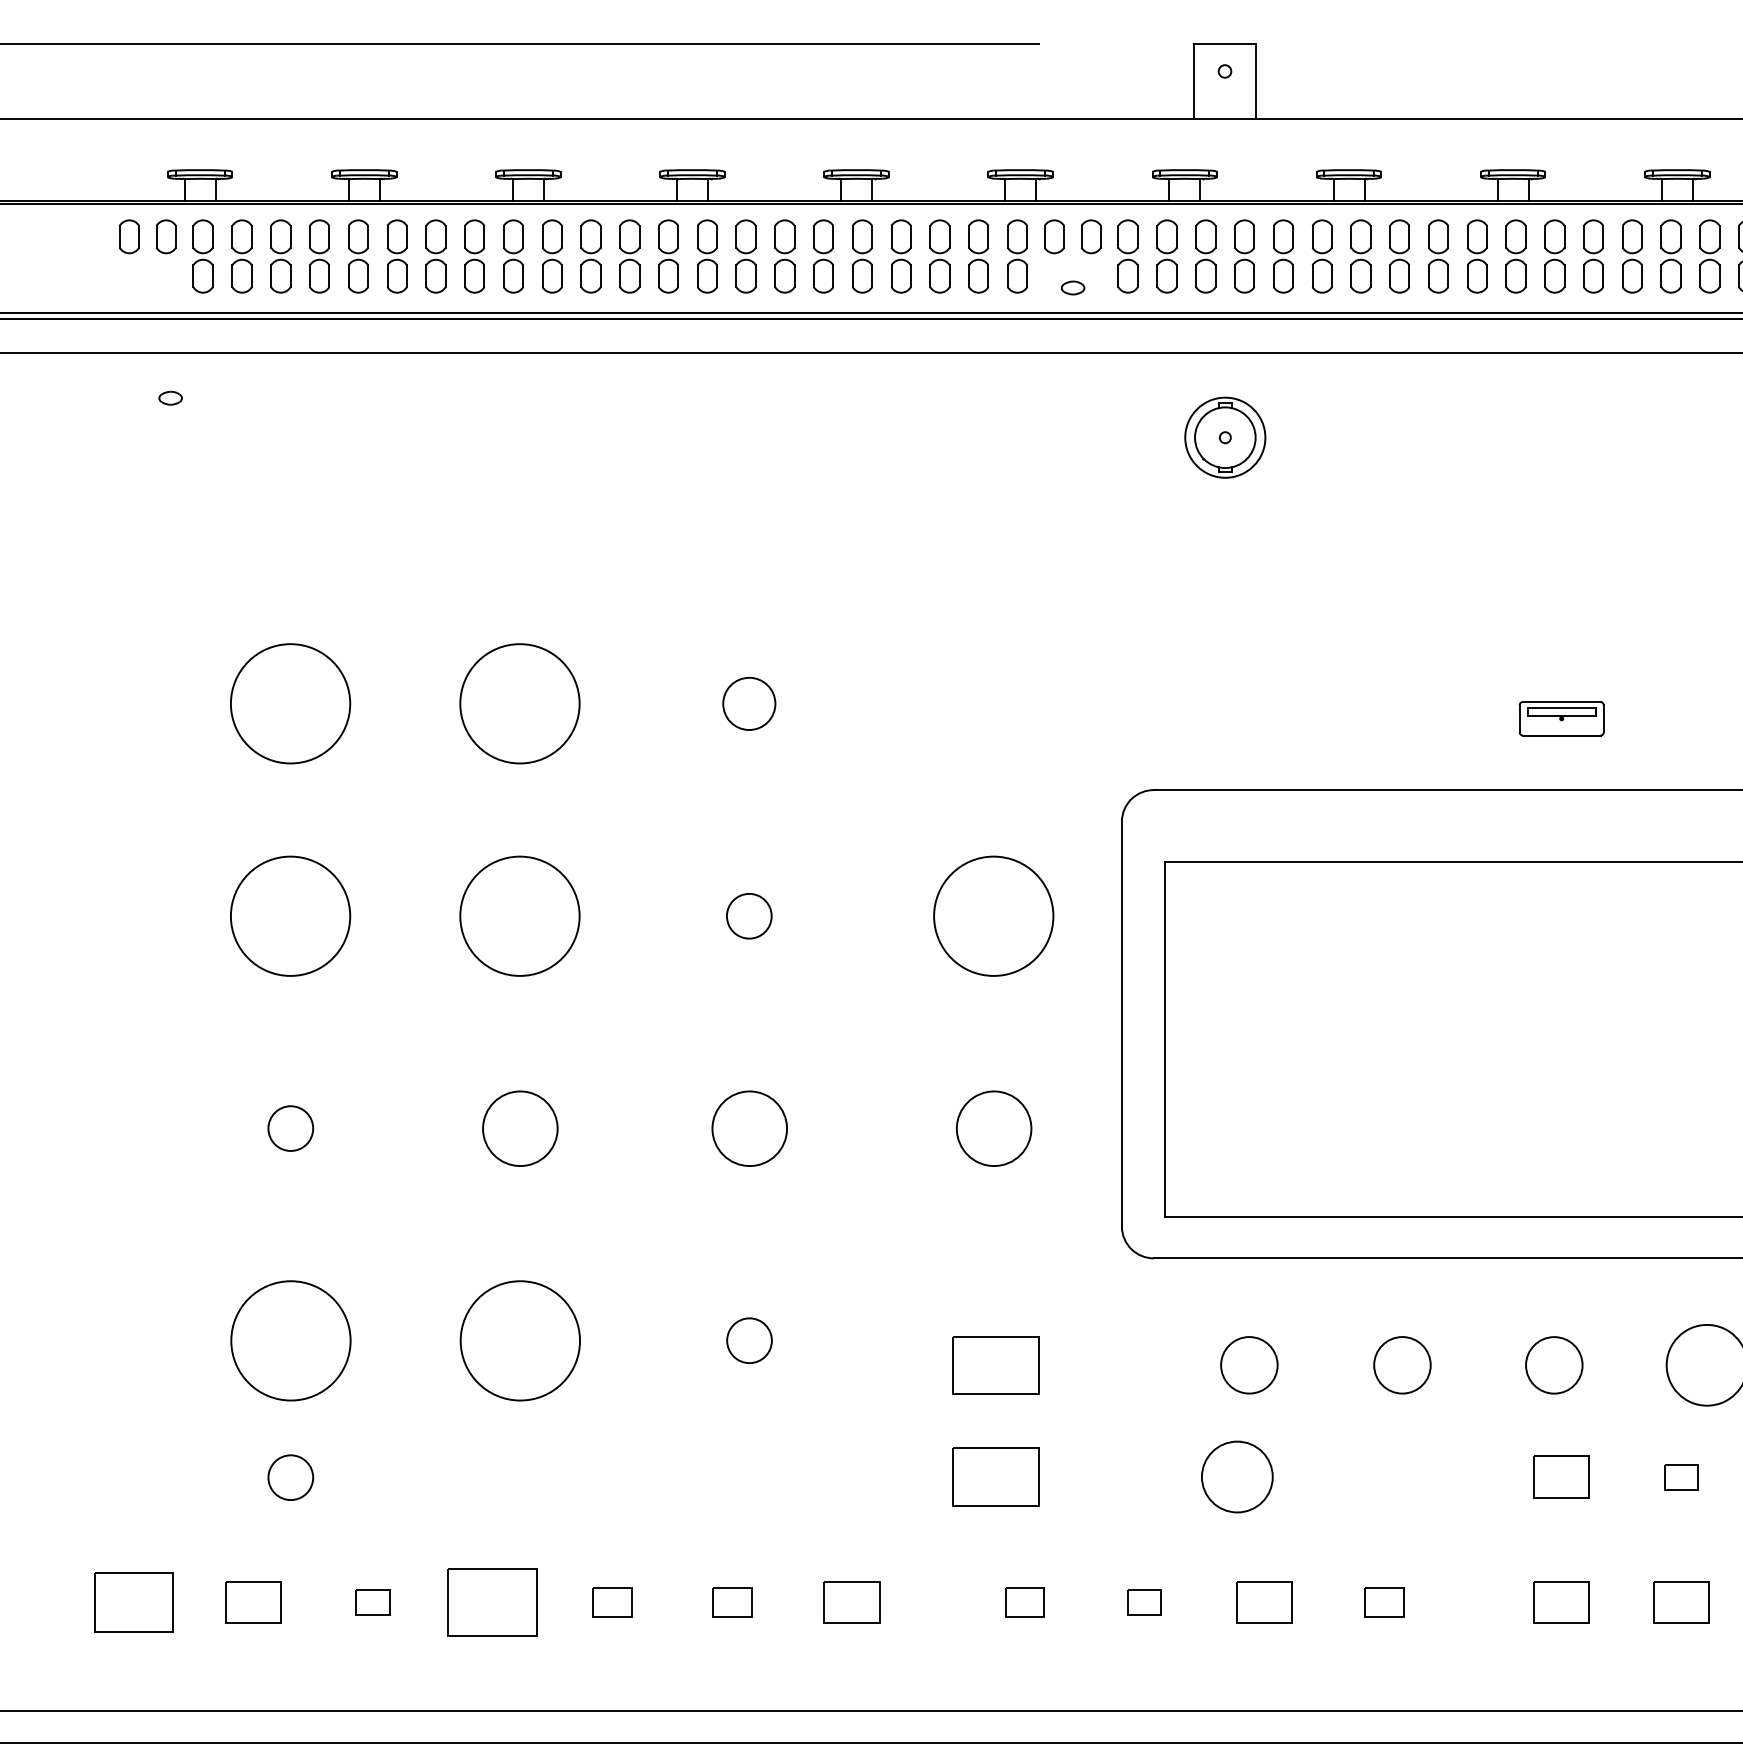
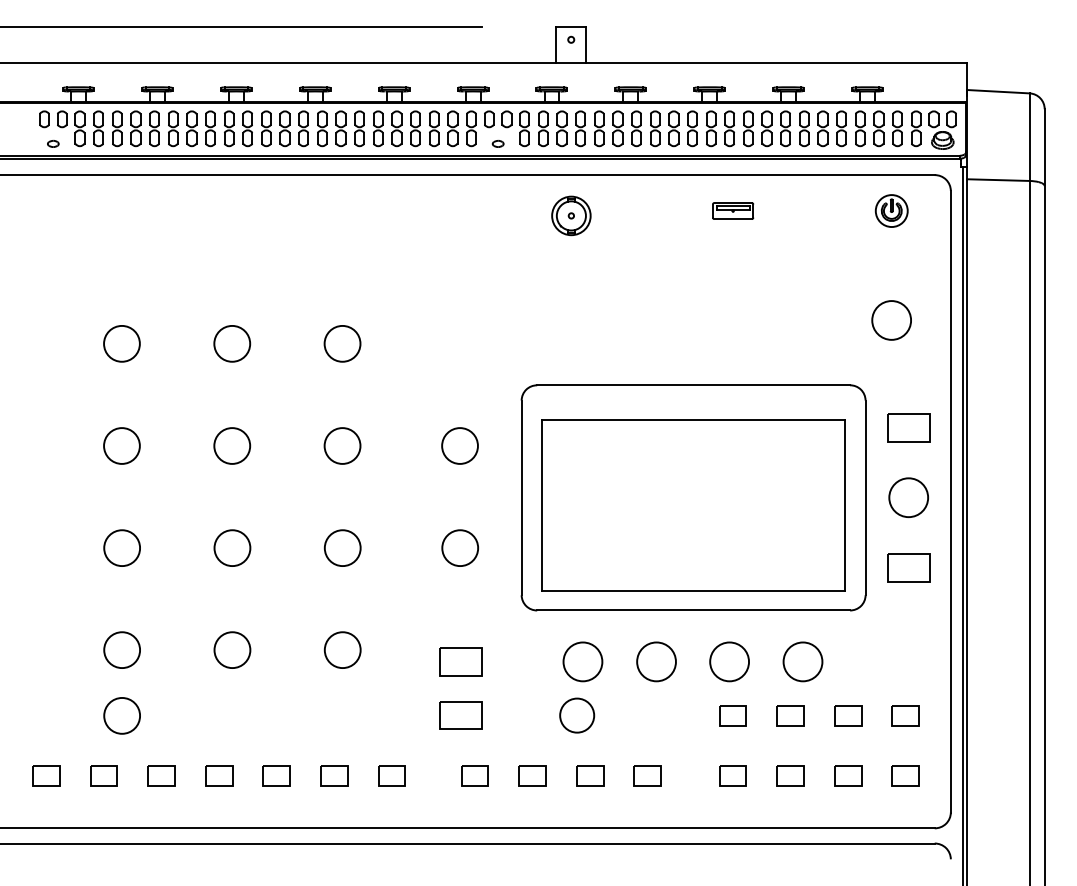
part: (171, 397) -> (53, 143), moved
circle: (289, 703) -> (121, 343), size x0.62
circle: (520, 703) -> (232, 343), size x0.62
circle: (749, 703) -> (342, 343), size x1.43
part: (1562, 717) -> (733, 210), moved
circle: (289, 915) -> (121, 445), size x0.62
circle: (520, 915) -> (232, 445), size x0.62
circle: (749, 915) -> (342, 445), size x1.67
circle: (992, 915) -> (459, 445), size x0.62
circle: (289, 1127) -> (121, 547), size x1.67
circle: (749, 1339) -> (342, 649), size x1.67
circle: (291, 1341) -> (122, 650), size x0.62
circle: (520, 1341) -> (232, 650), size x0.62
circle: (1248, 1364) -> (582, 661), size x1.43
circle: (1402, 1364) -> (656, 661), size x1.43
circle: (1554, 1364) -> (729, 661), size x1.43
circle: (289, 1476) -> (121, 715), size x1.67
part: (1681, 1476) -> (790, 715), size x1.67
part: (133, 1601) -> (46, 775), size x0.71
part: (372, 1601) -> (161, 775), size x1.67
part: (493, 1601) -> (219, 775), size x0.62
part: (611, 1601) -> (276, 775), size x1.43
part: (732, 1601) -> (334, 775), size x1.43
part: (1023, 1601) -> (474, 775), size x1.43
part: (1144, 1601) -> (532, 775), size x1.67
part: (1383, 1601) -> (647, 775), size x1.43

